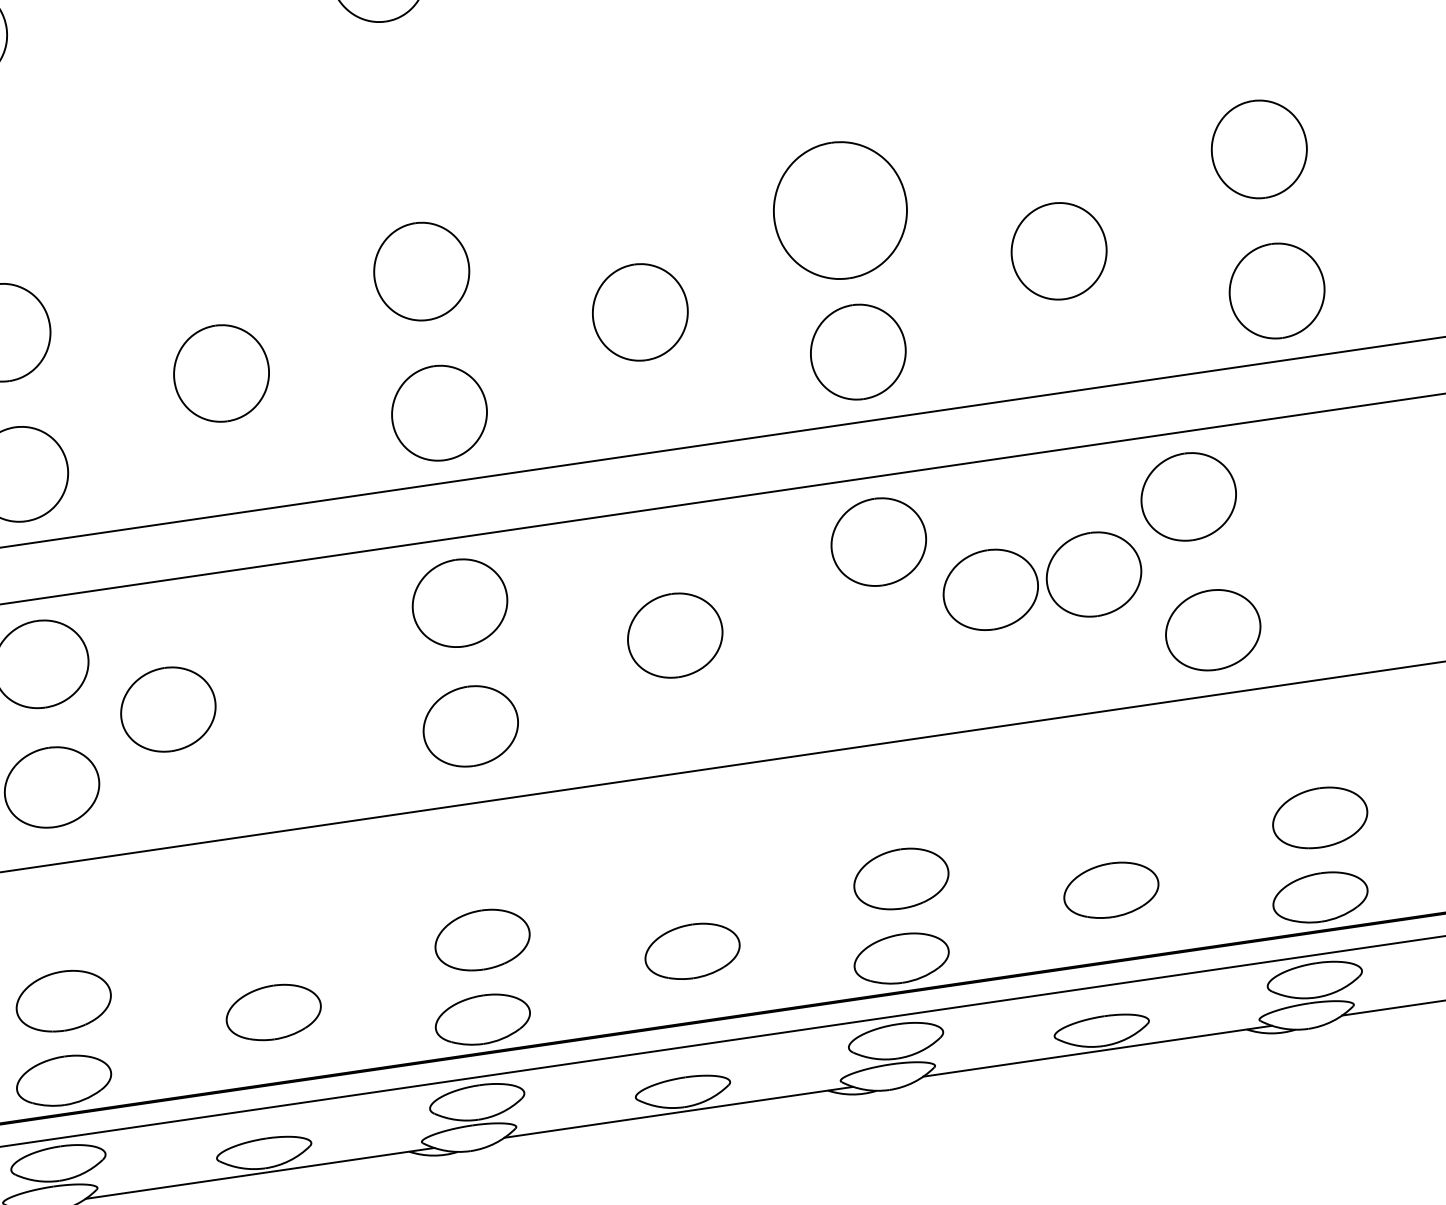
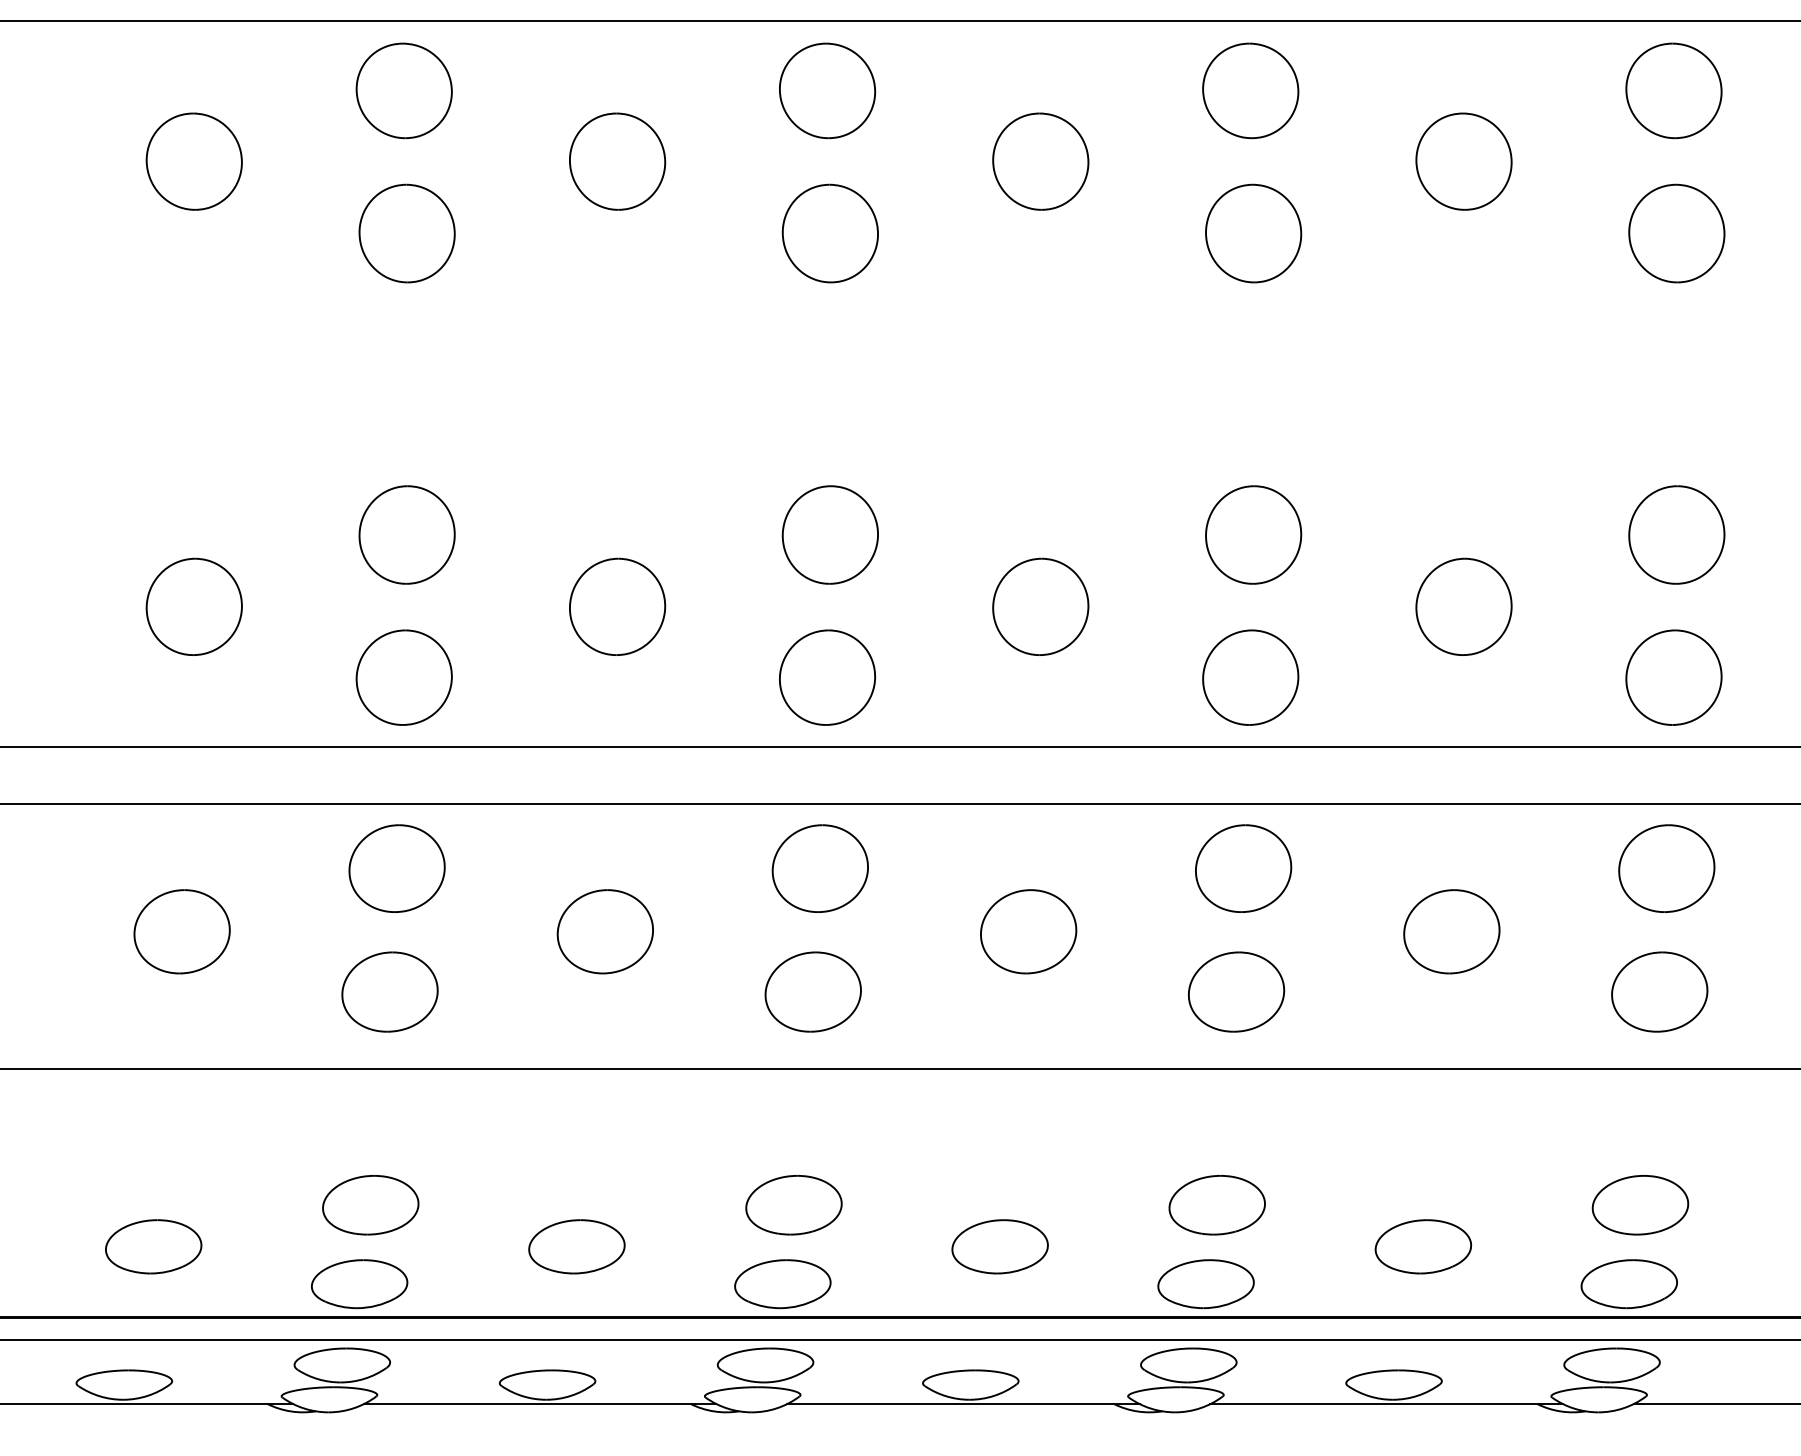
part: (840, 210) -> (1253, 534), size x0.71
part: (1188, 496) -> (1666, 868), moved
part: (990, 589) -> (1236, 991), moved
part: (1212, 629) -> (1659, 991), moved
part: (167, 709) -> (604, 931), moved

